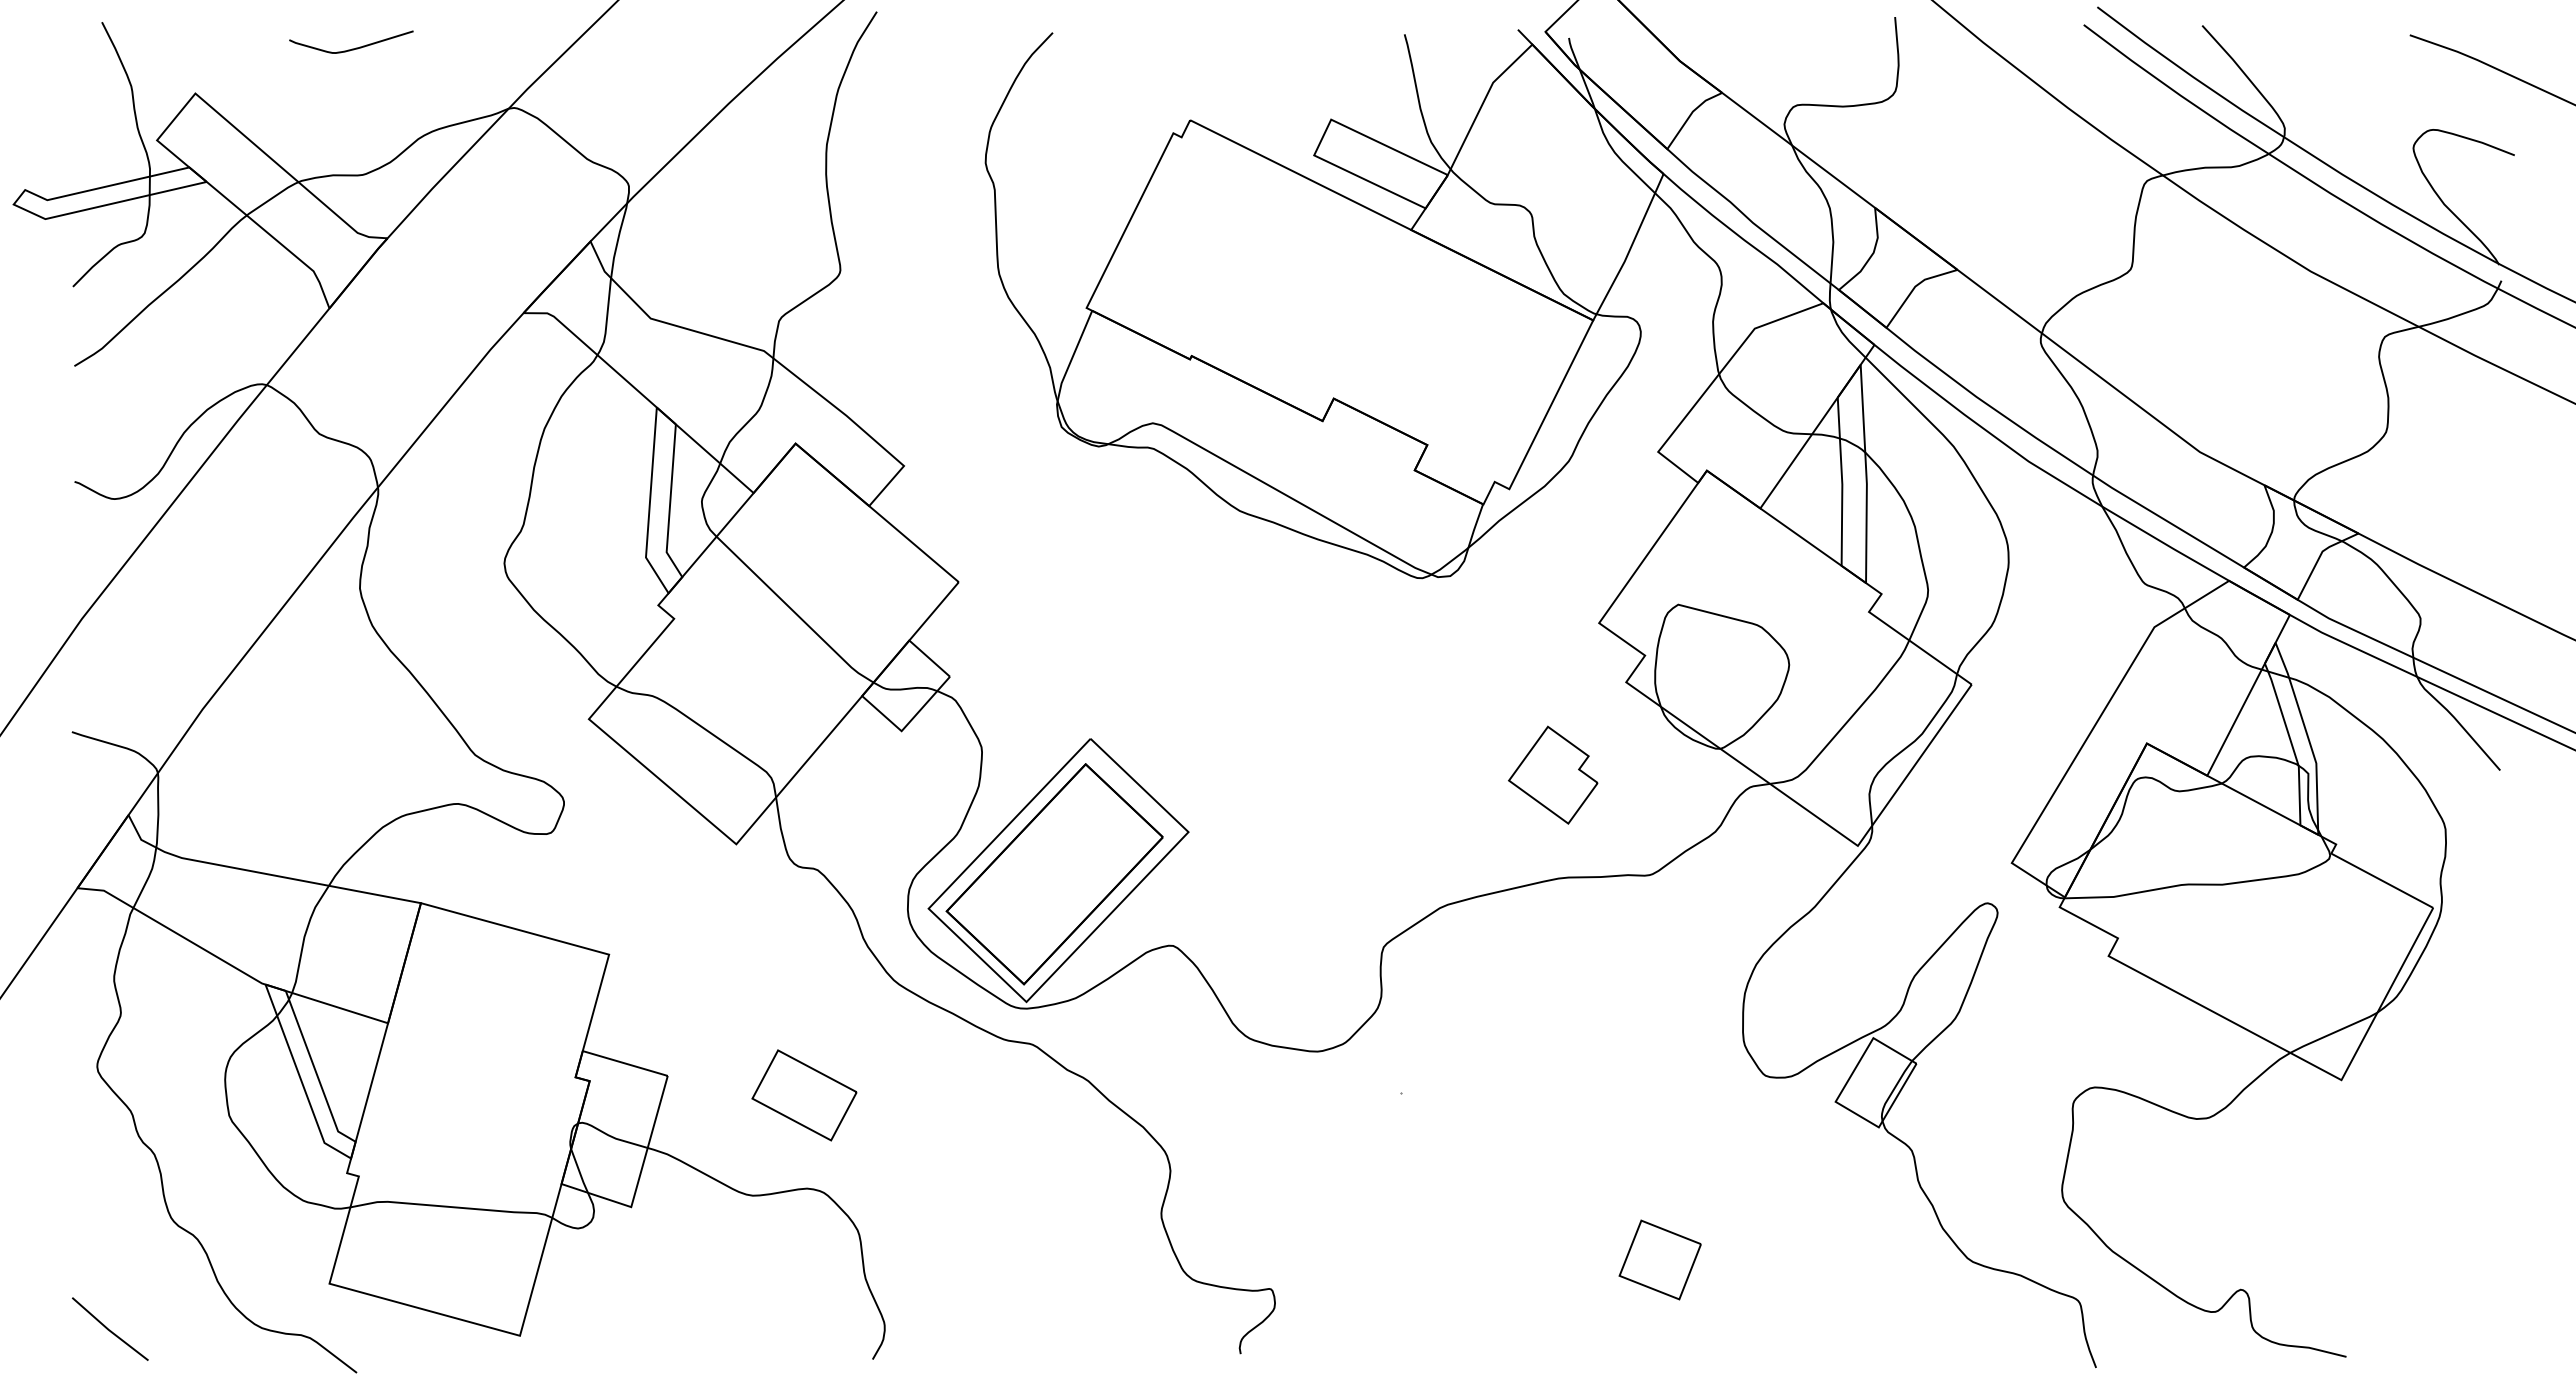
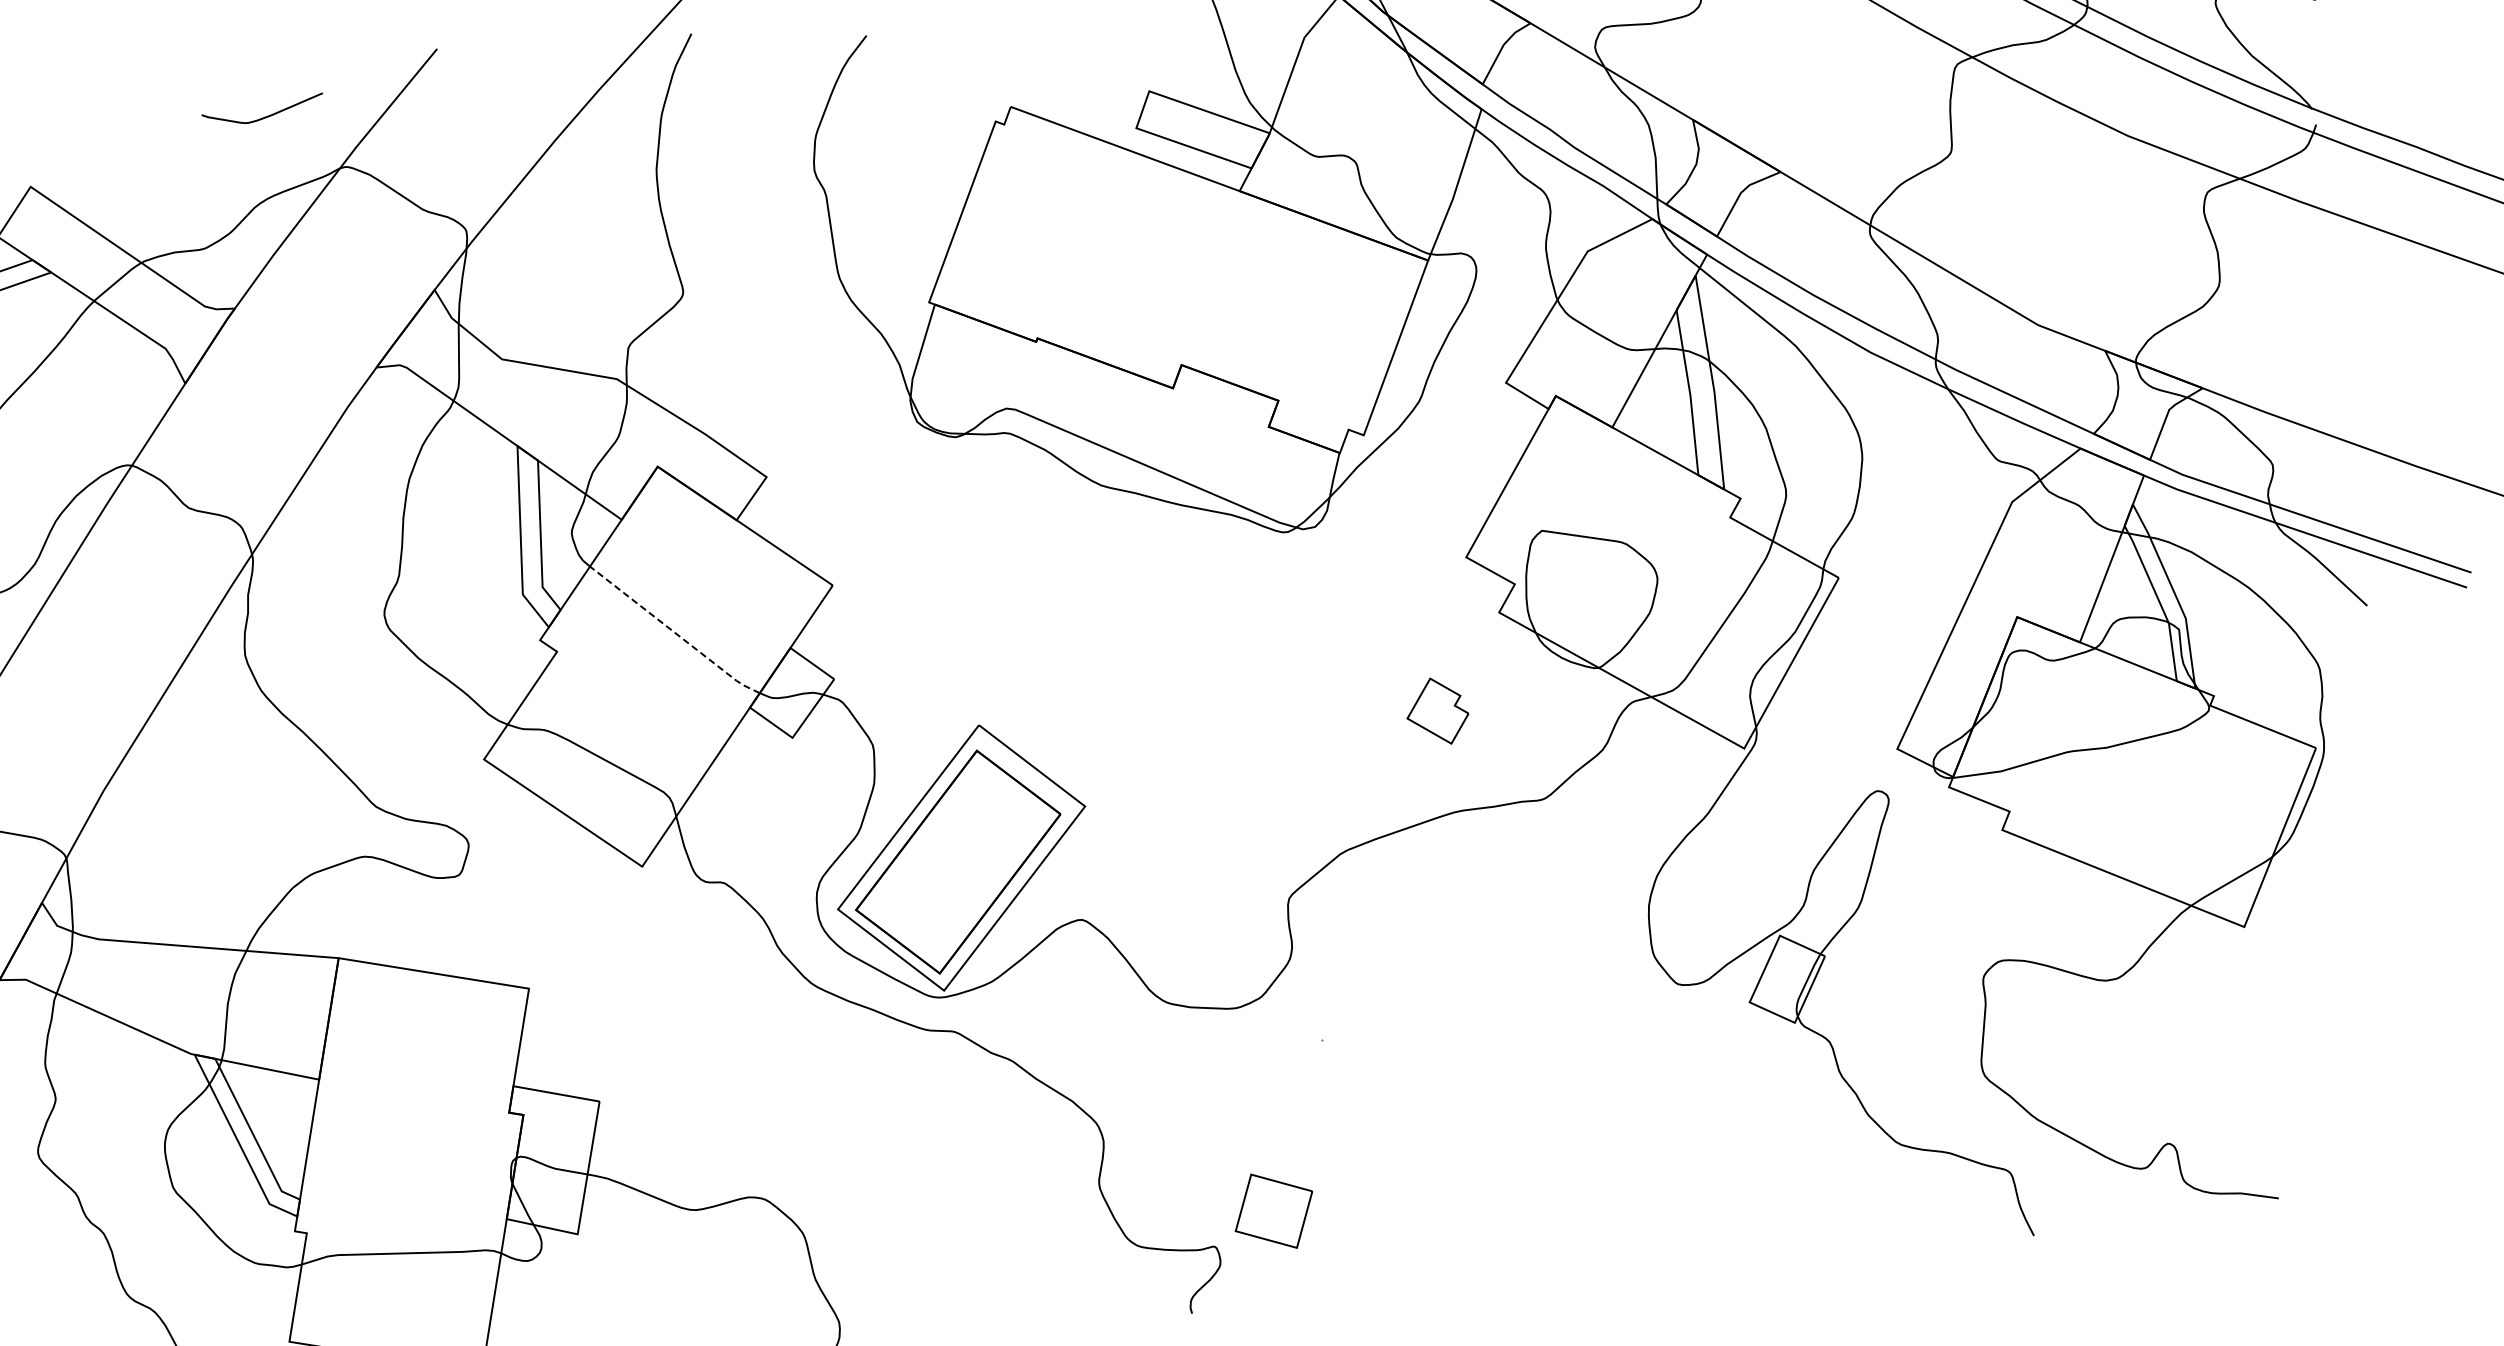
curve: (352, 48) -> (264, 116), moved
line: (794, 611) -> (674, 631), solid -> dashed
part: (1553, 774) -> (1437, 710), size x0.7
part: (804, 1095) -> (735, 1106), removed
part: (1659, 1259) -> (1273, 1210), moved

